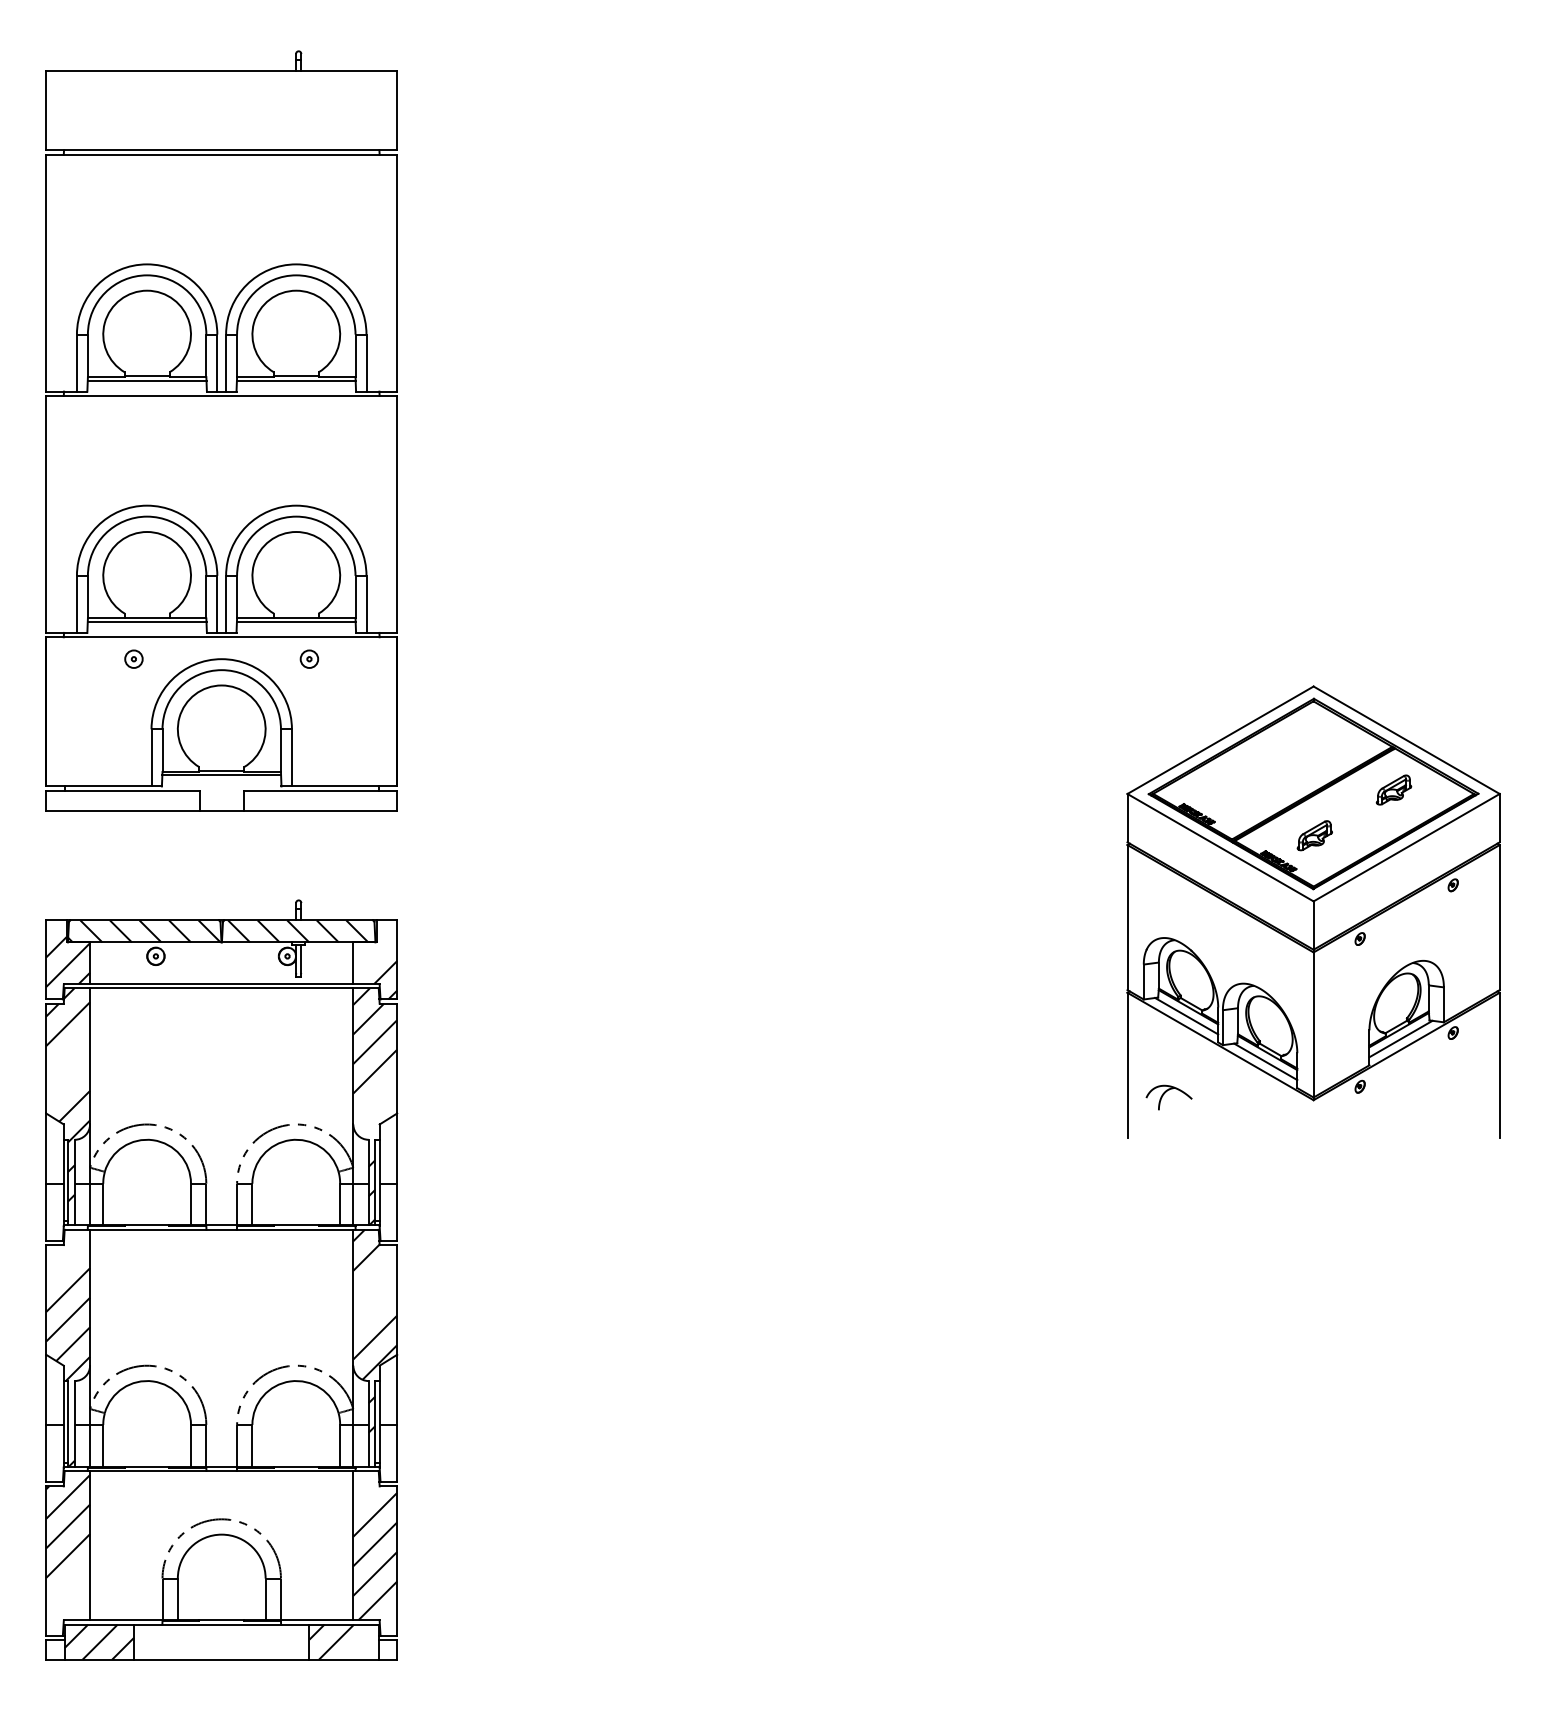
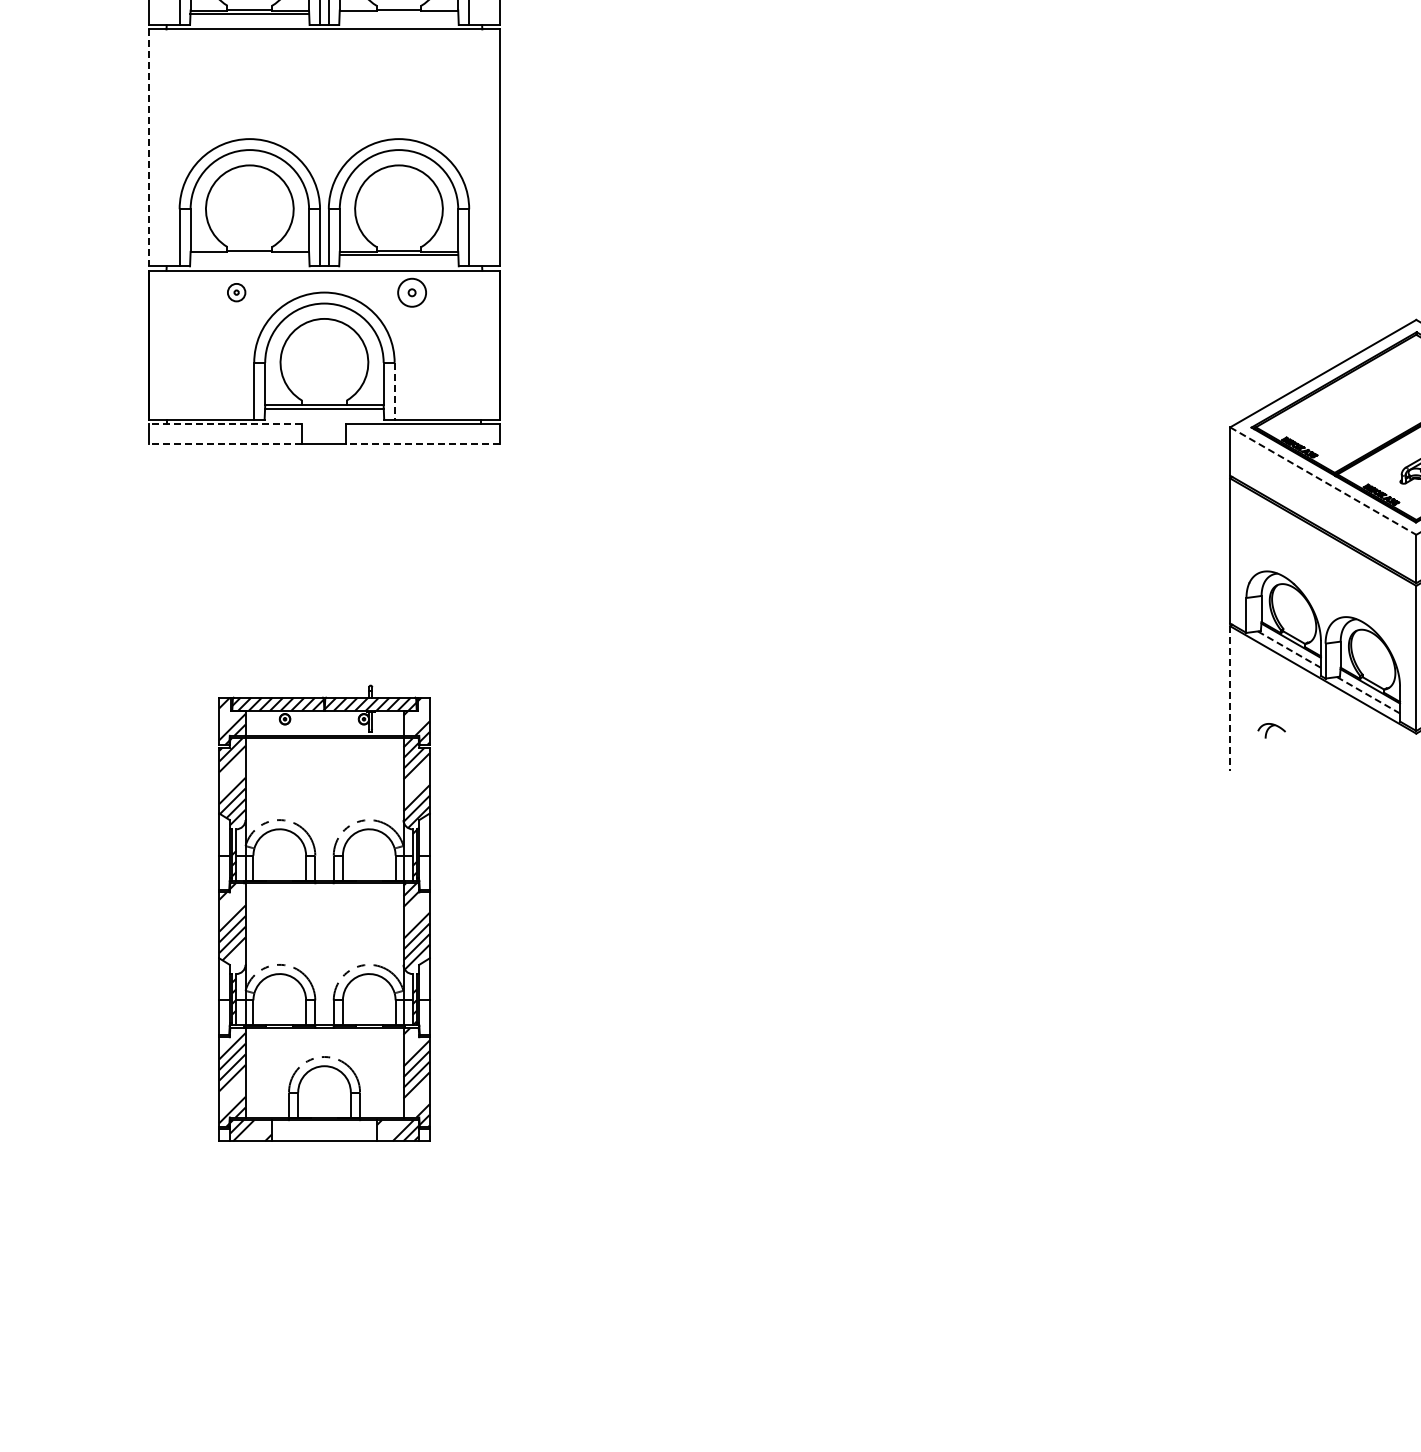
line: (295, 380) -> (398, 13), removed
line: (46, 514) -> (149, 147), solid -> dashed
line: (146, 621) -> (249, 254), removed
part: (309, 658) -> (412, 291), size x1.6
line: (291, 757) -> (394, 390), solid -> dashed
line: (123, 790) -> (226, 423), solid -> dashed
line: (123, 810) -> (226, 443), solid -> dashed
line: (320, 810) -> (423, 443), solid -> dashed
line: (1220, 847) -> (1323, 480), solid -> dashed
line: (1187, 1016) -> (1290, 649), solid -> dashed
line: (1266, 1062) -> (1369, 695), solid -> dashed
line: (1127, 1065) -> (1230, 698), solid -> dashed
part: (1168, 1097) -> (1271, 730), size x0.6
part: (221, 1279) -> (324, 912), size x0.6

